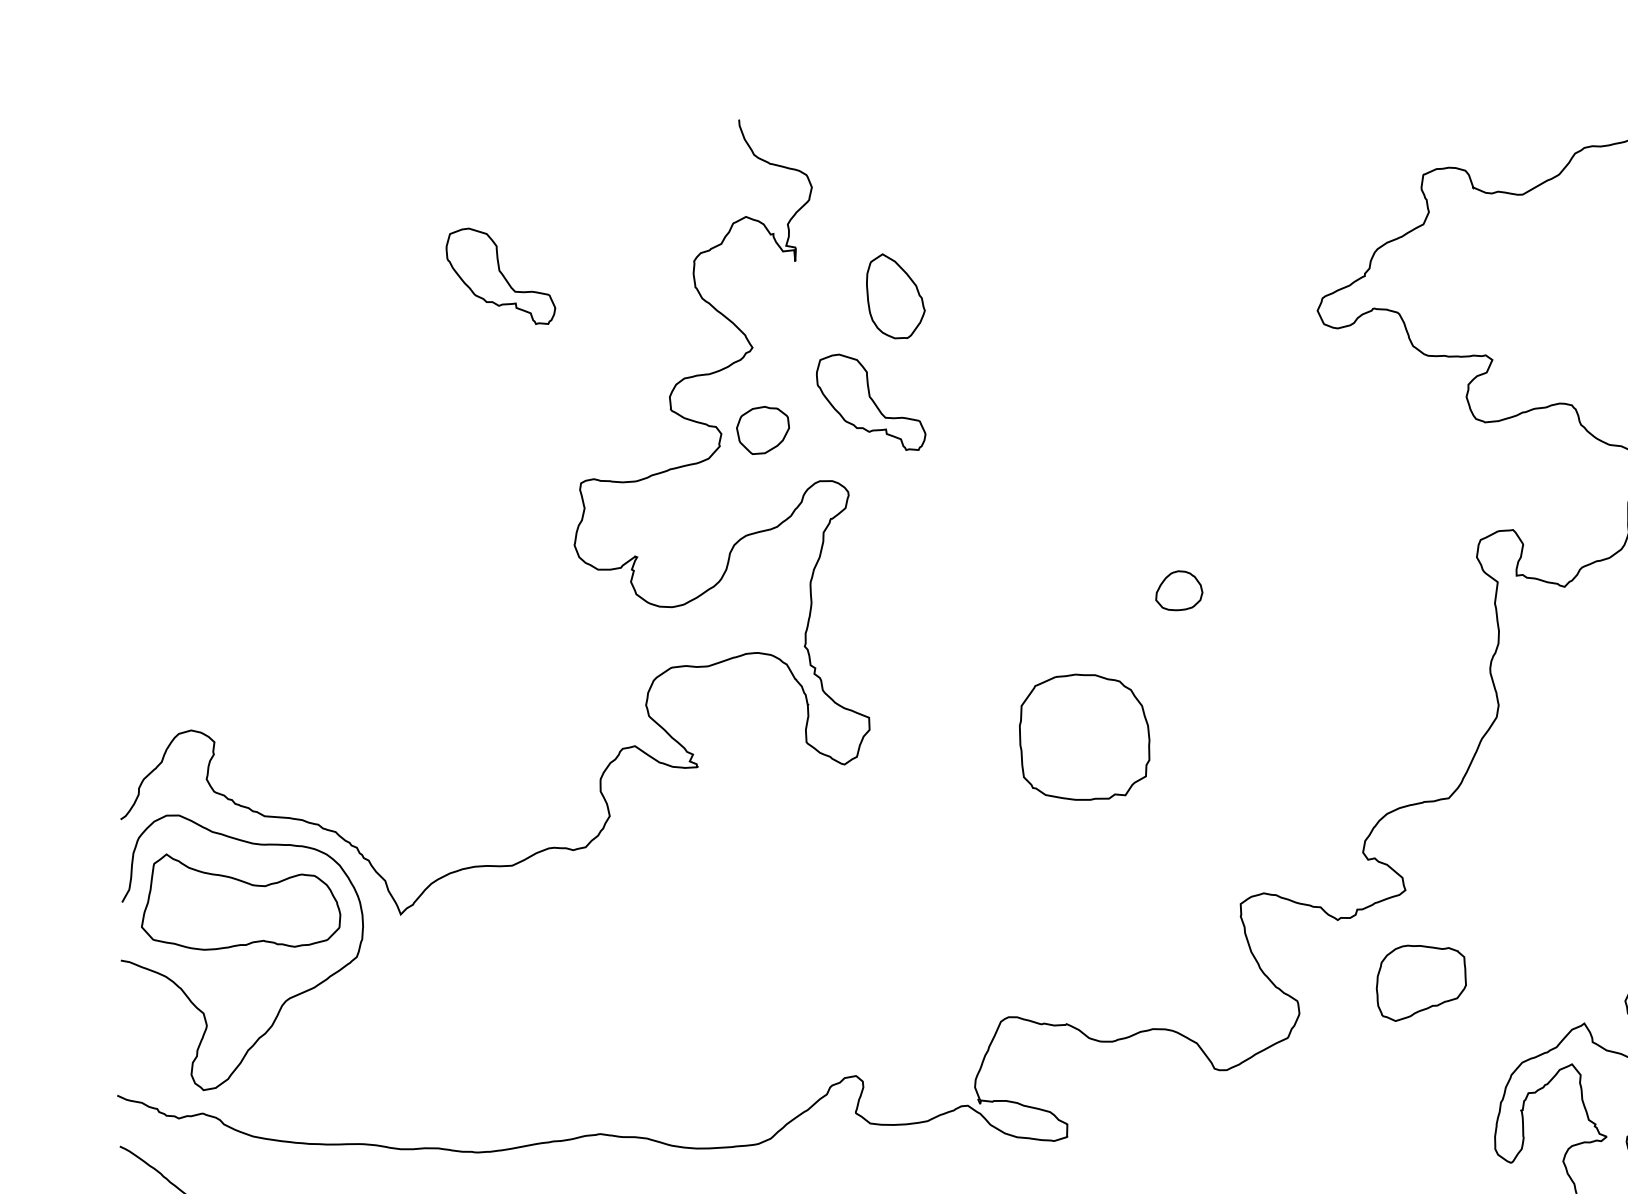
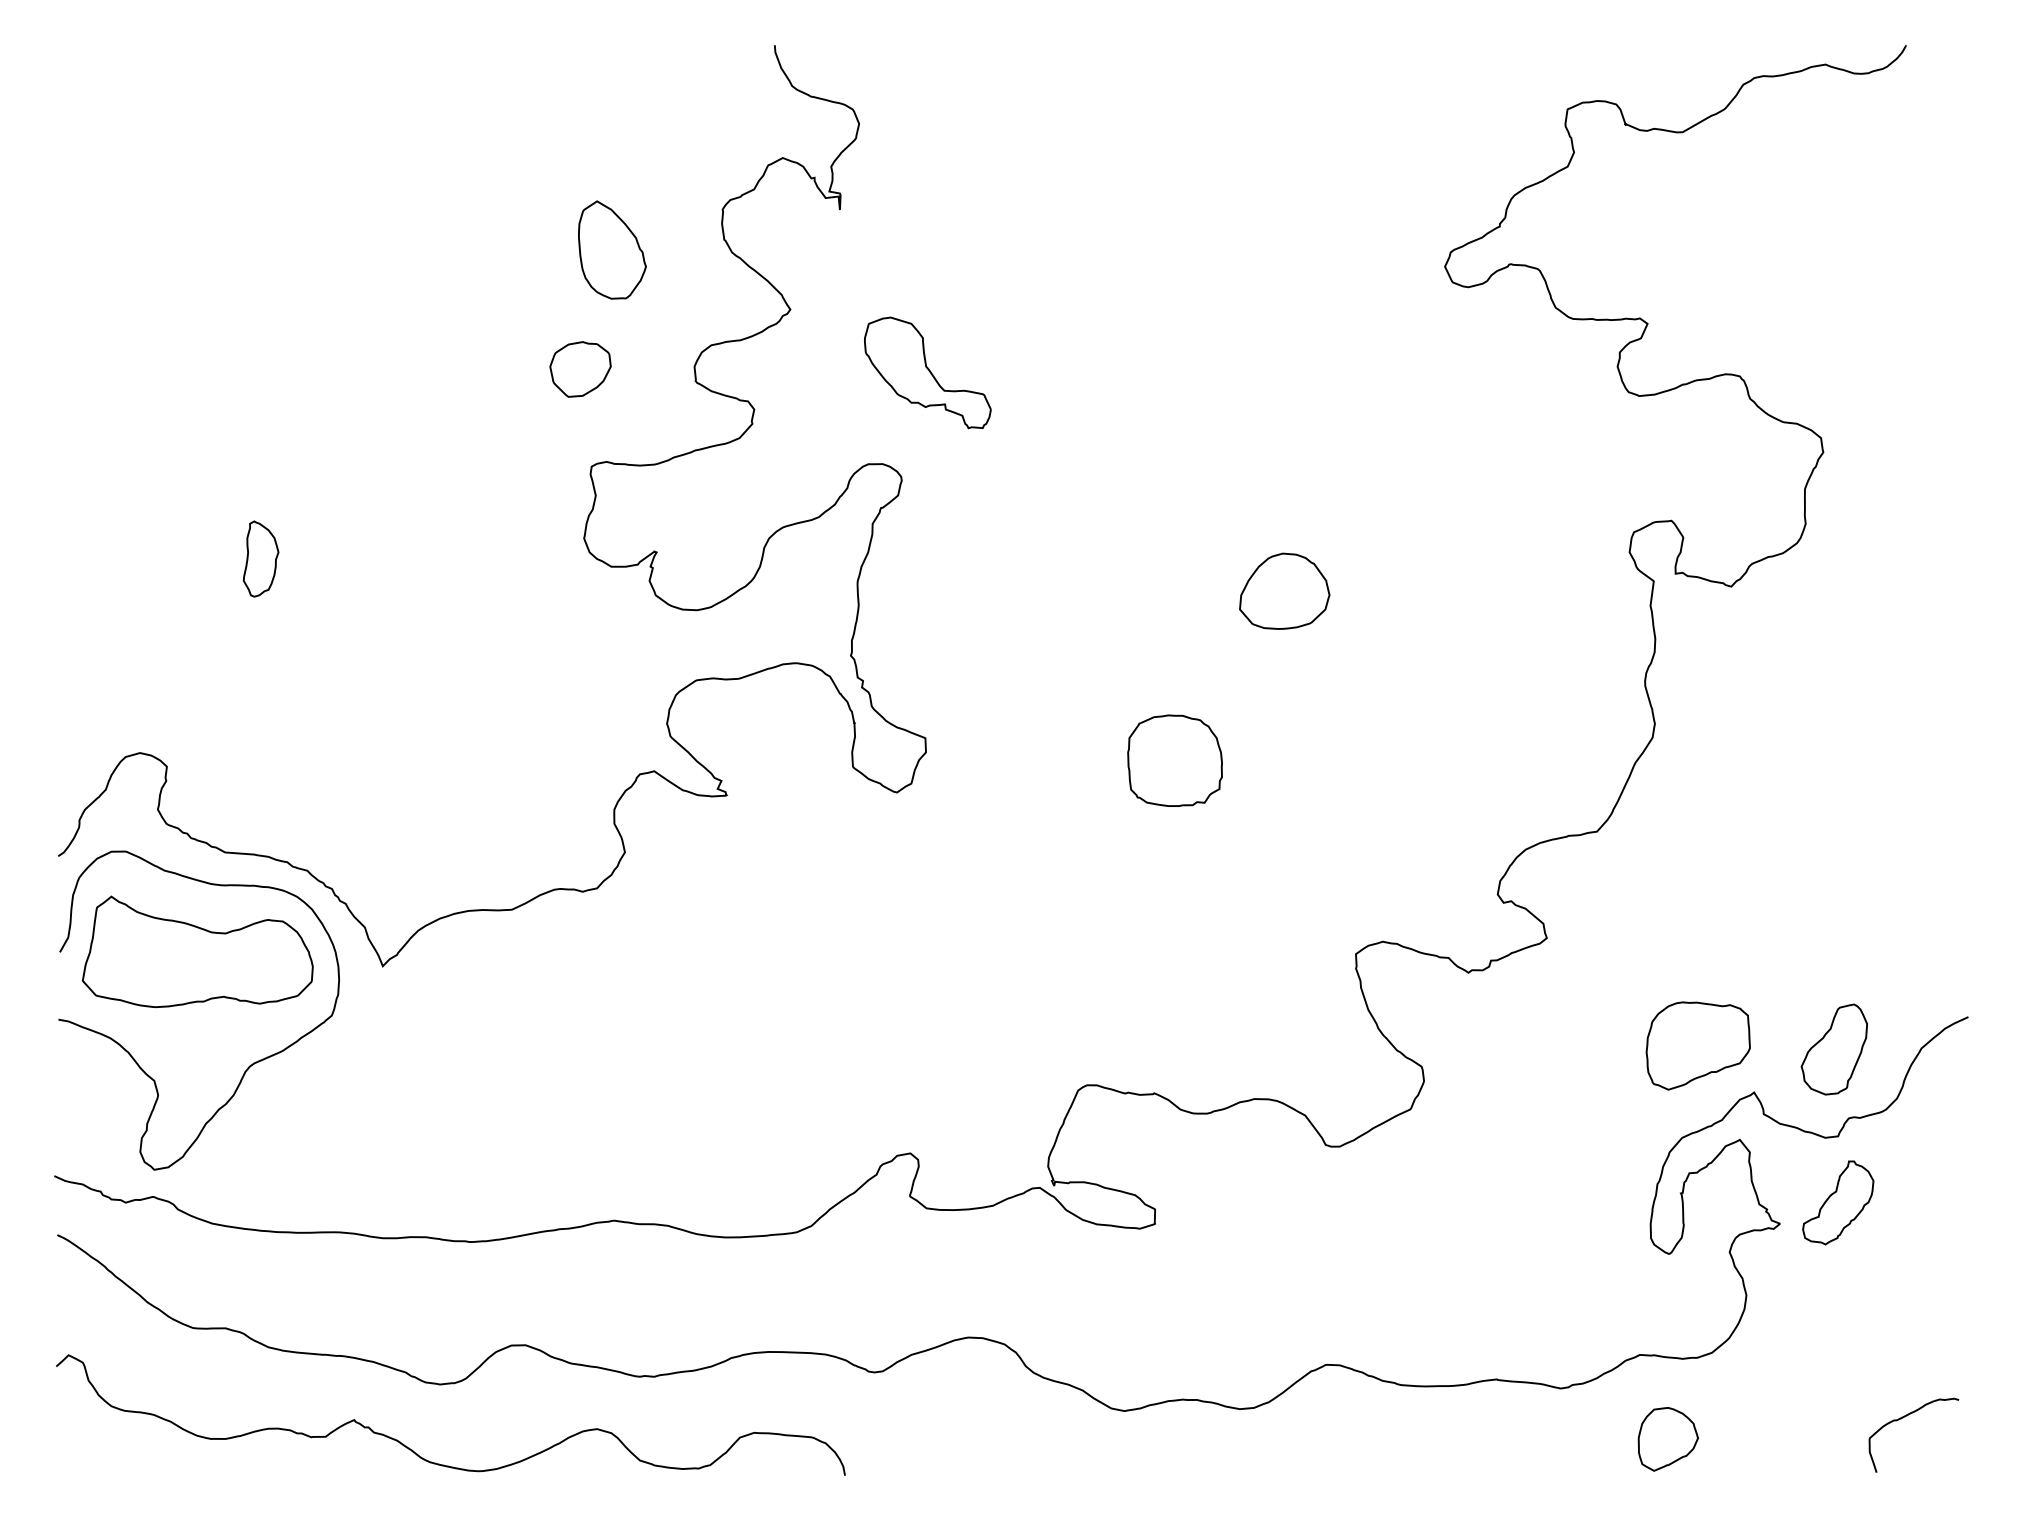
part: (500, 276) -> (498, 226), removed
part: (895, 295) -> (612, 249), moved
part: (763, 430) -> (580, 369), moved
part: (295, 562) -> (260, 558), added
part: (1179, 590) -> (1284, 590), size x1.67
part: (1084, 736) -> (1174, 760), size x0.62
part: (1420, 982) -> (1697, 1045), moved

